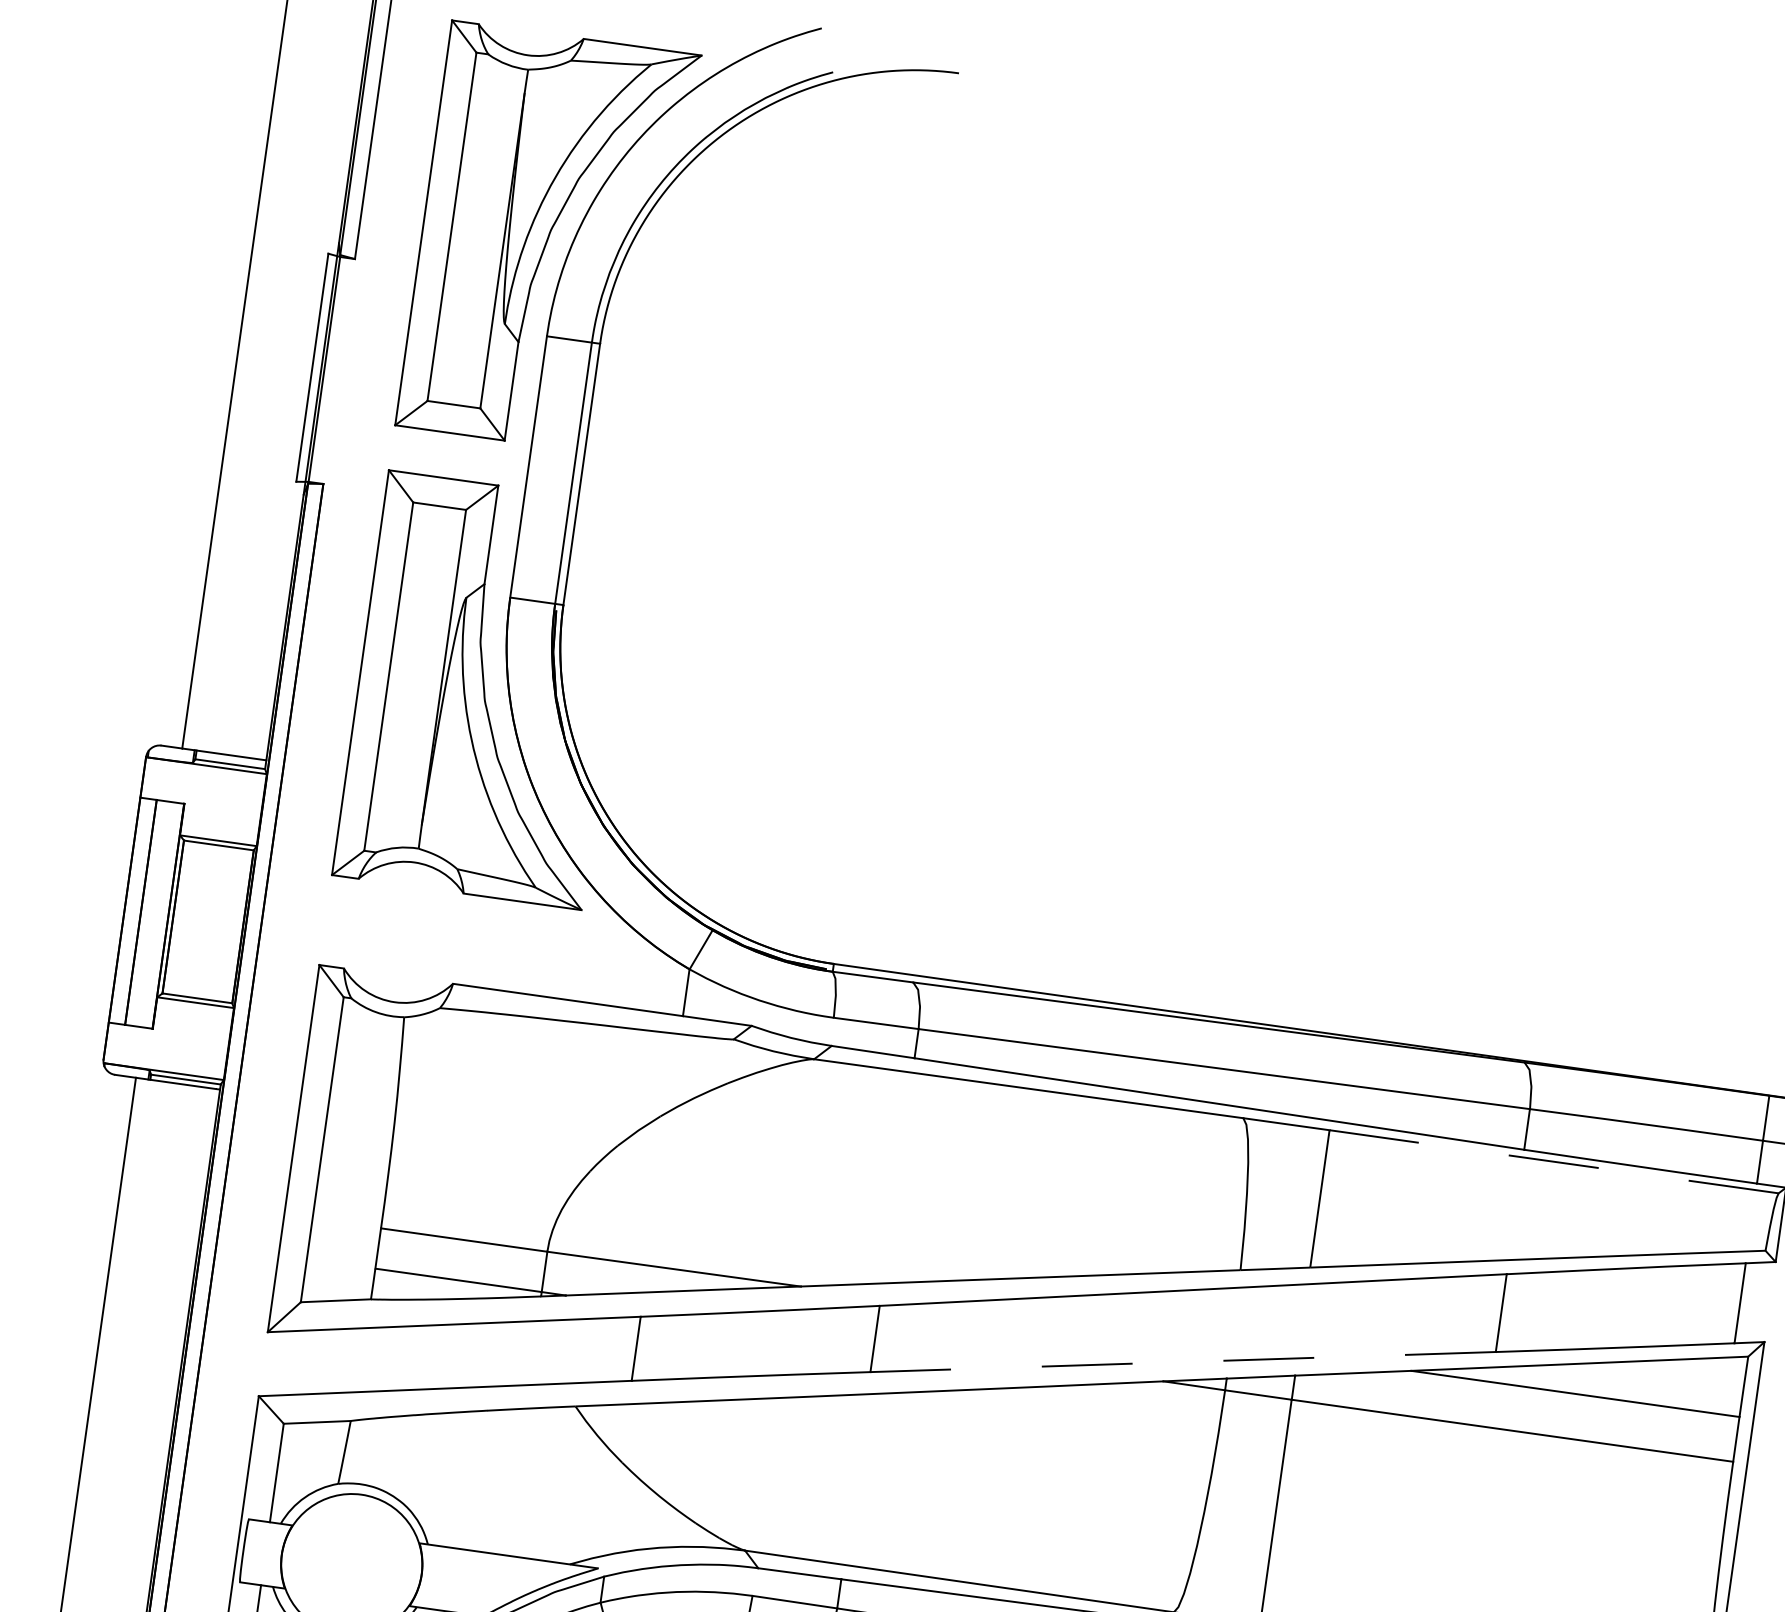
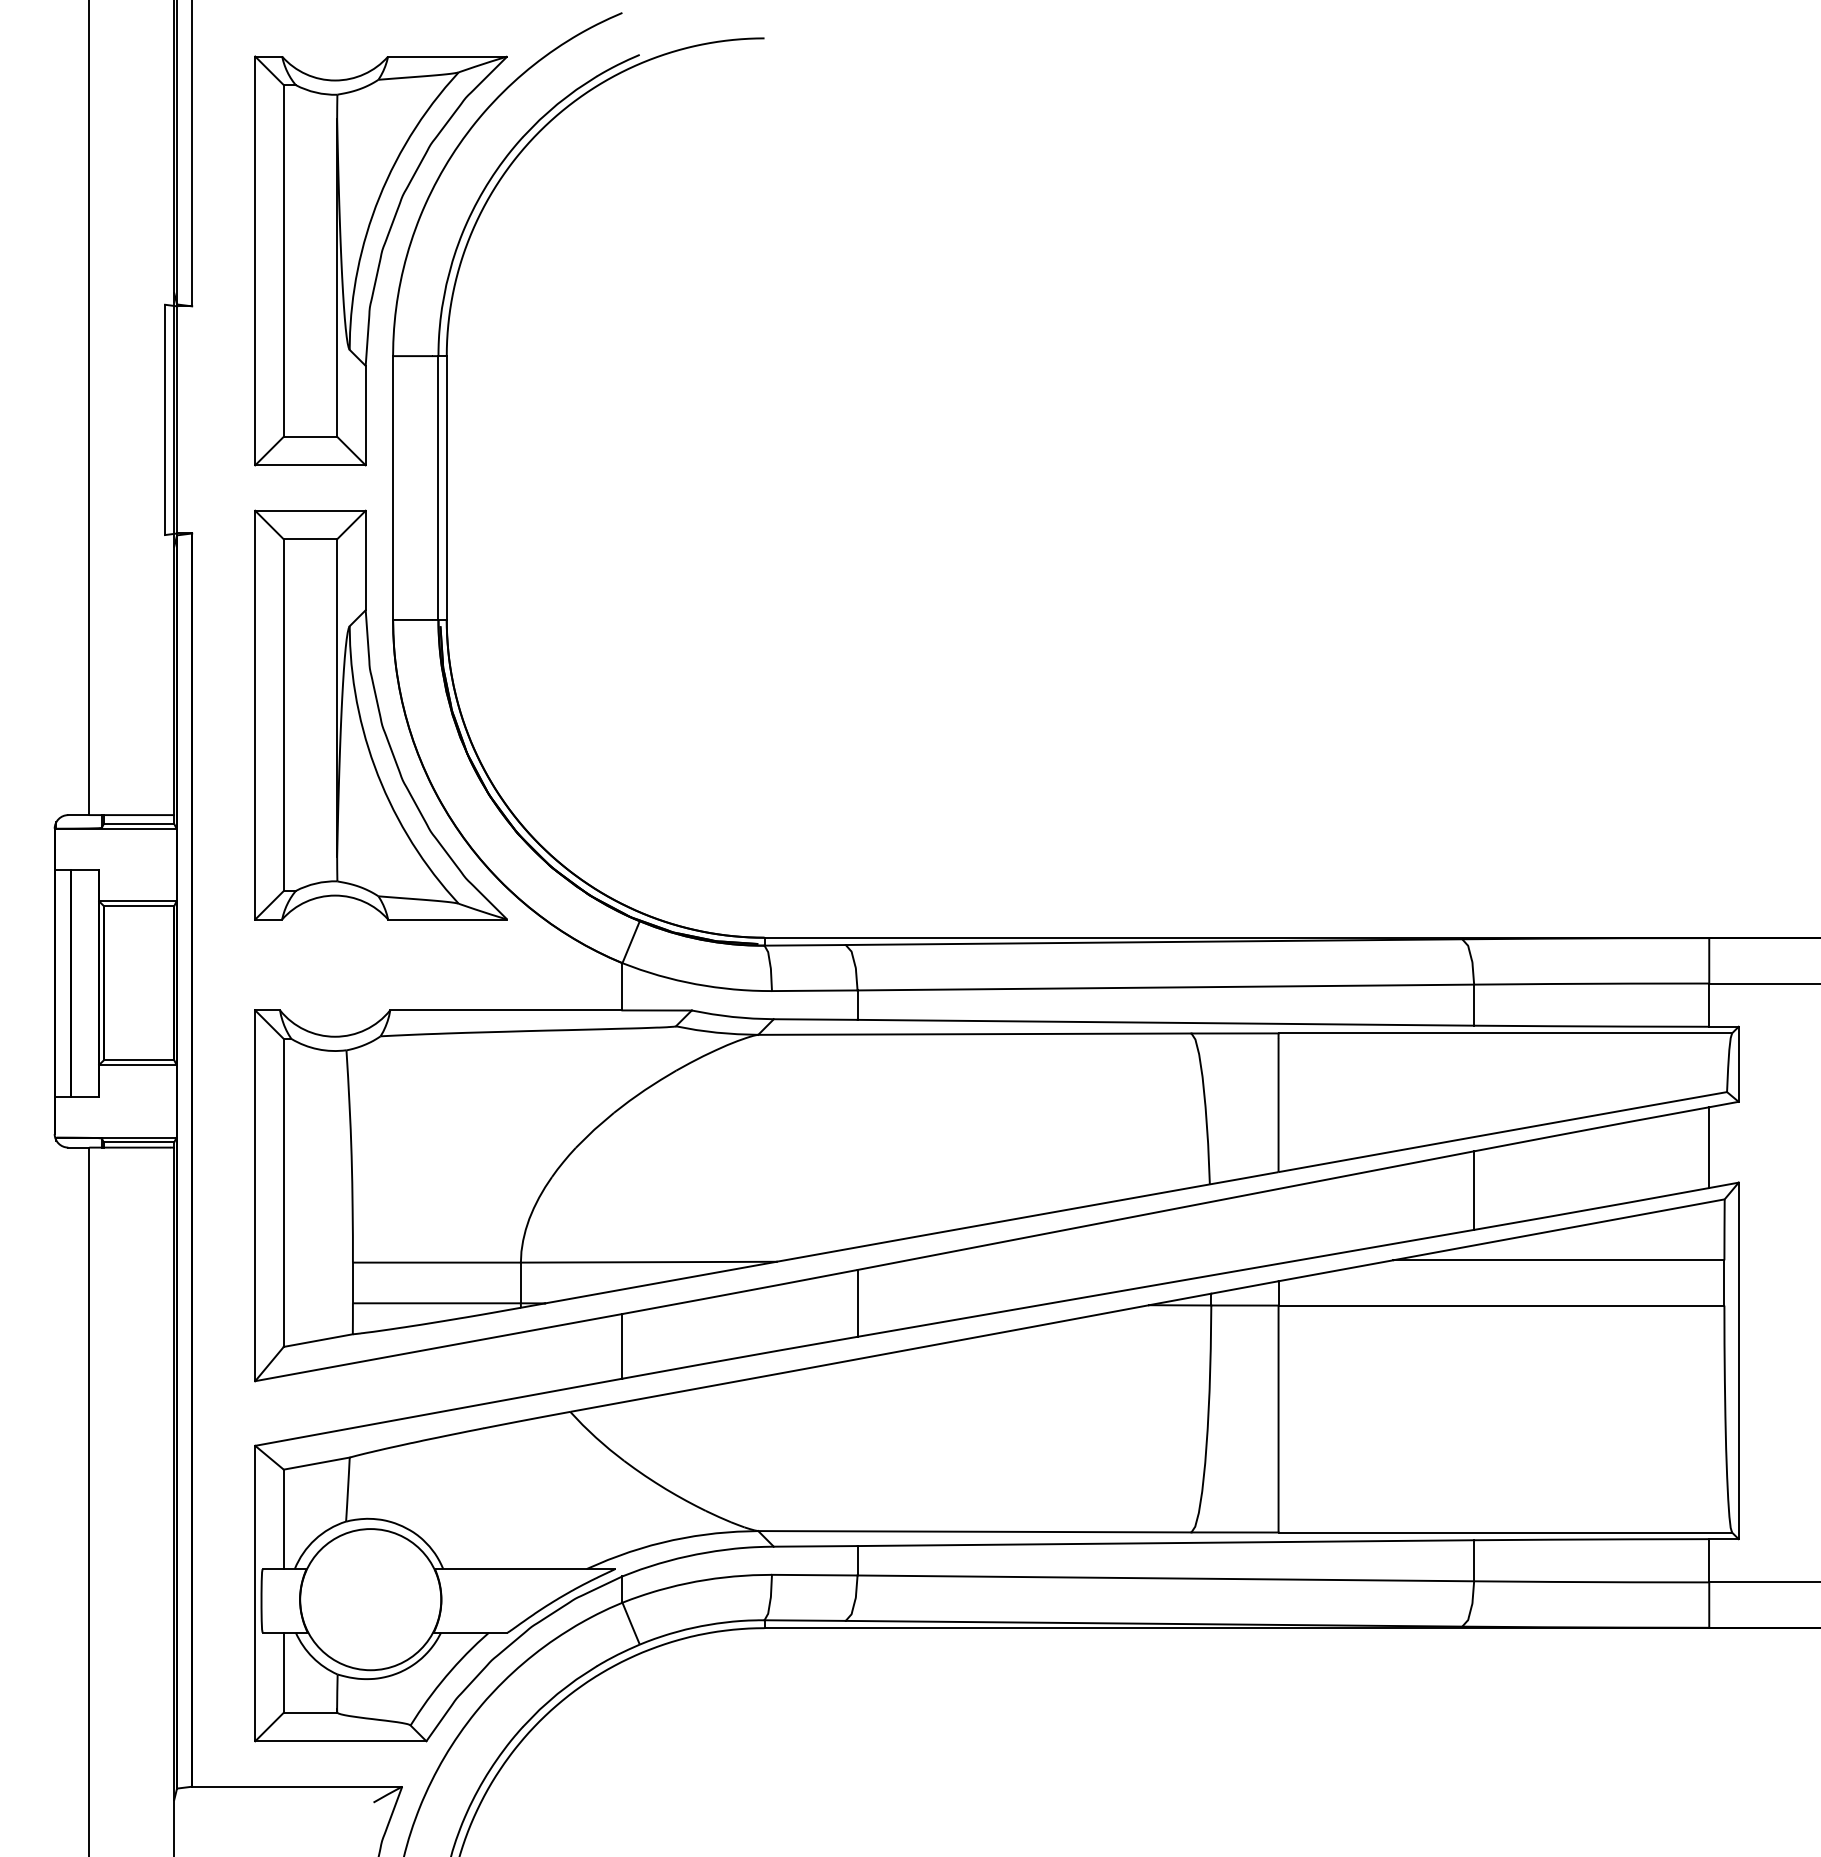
line: (1554, 1161) -> (1505, 1033), dashed -> solid
line: (1182, 1362) -> (1165, 1283), dashed -> solid

